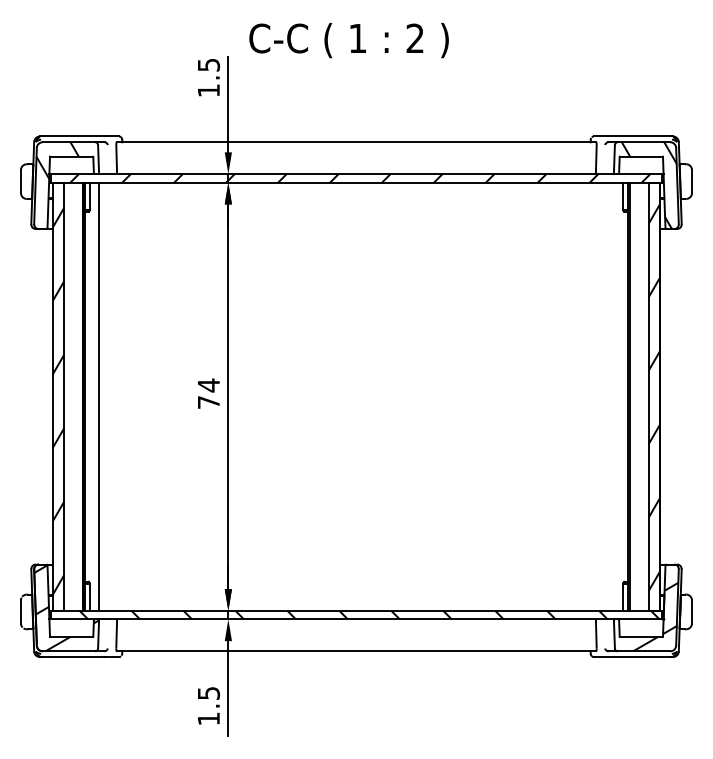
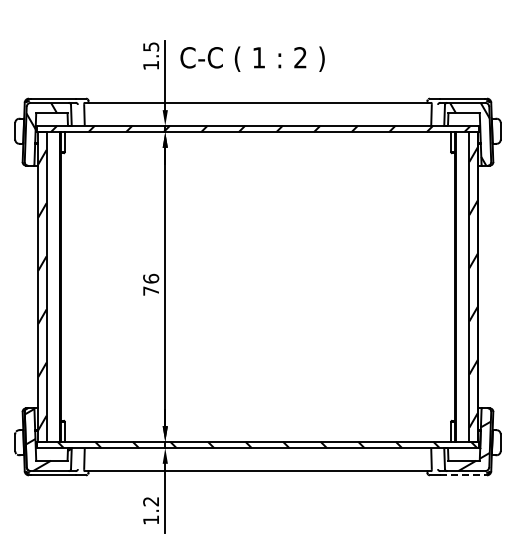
text: (348, 39) -> (252, 58), moved
text: (209, 385) -> (151, 278), 74 -> 76
line: (98, 396) -> (71, 286), removed
line: (639, 657) -> (462, 475), solid -> dashed
text: (209, 693) -> (151, 501), 1.5 -> 1.2

